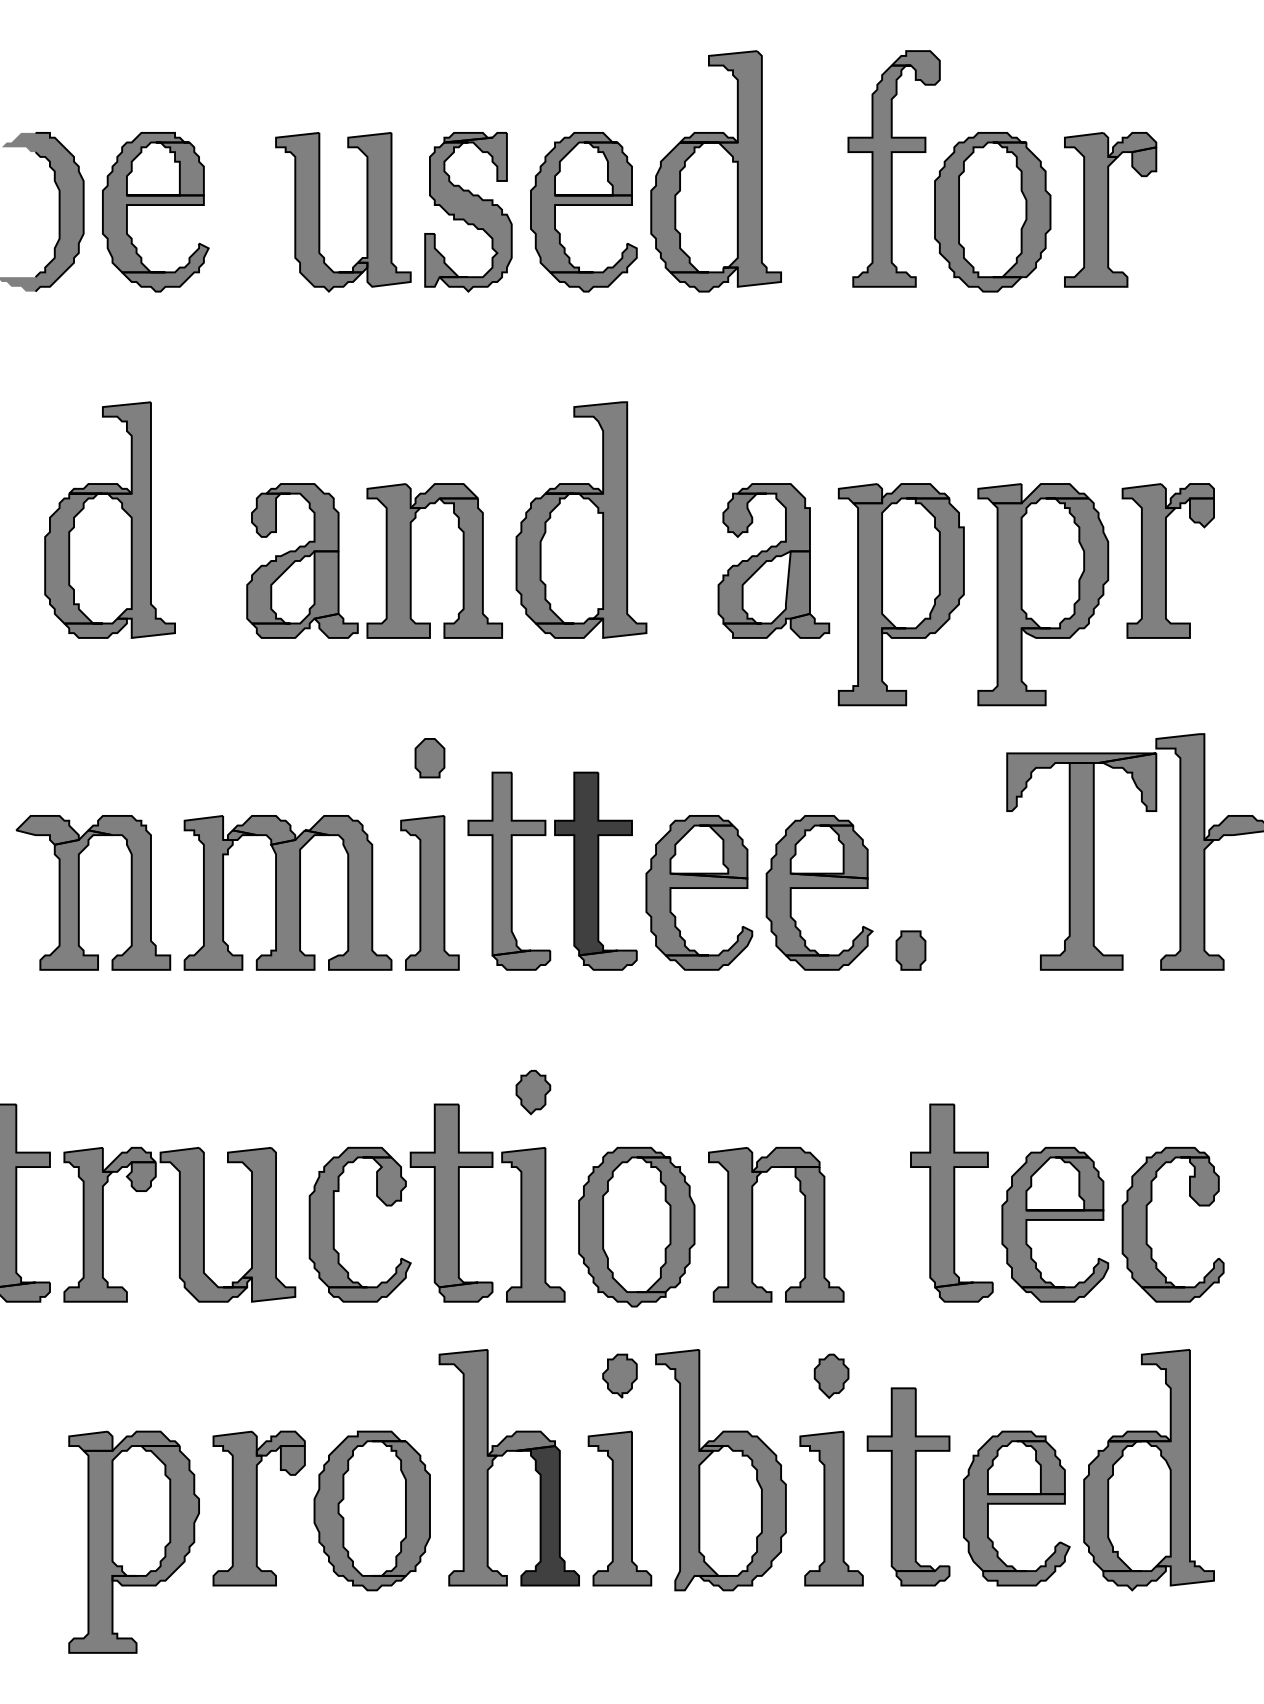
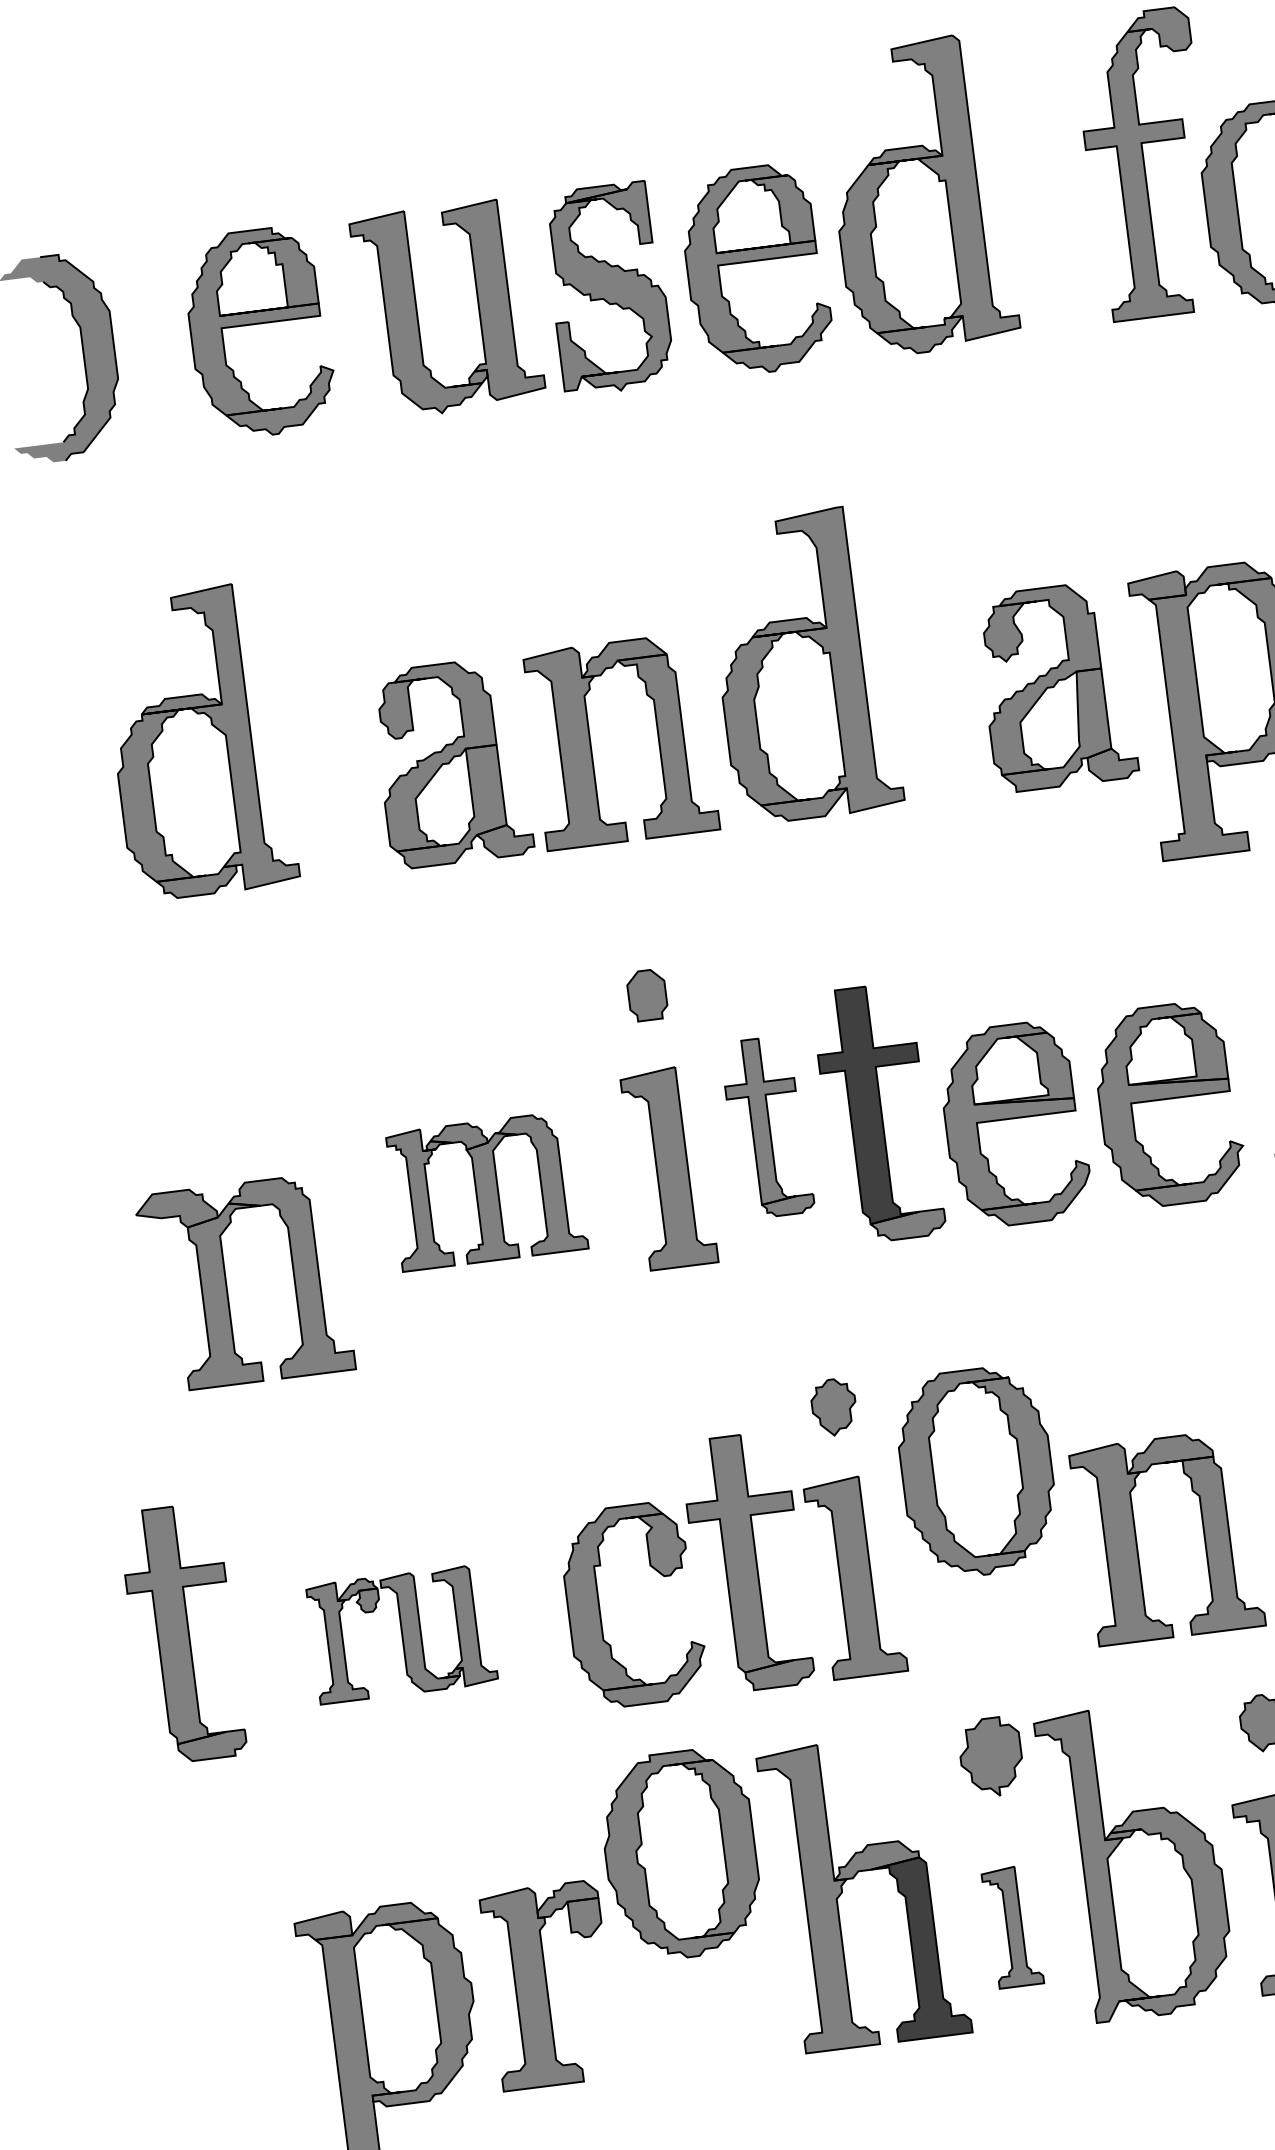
part: (155, 205) -> (258, 324), moved
part: (509, 870) -> (767, 1126), size x0.7
part: (79, 892) -> (227, 1284), moved
part: (287, 892) -> (486, 1190), size x0.7
part: (179, 1224) -> (401, 1634), size x0.6
part: (636, 1226) -> (976, 1471), moved
part: (619, 1375) -> (990, 1756), size x1.4
part: (619, 1508) -> (1012, 1927), size x0.6
part: (371, 1510) -> (679, 1854), moved

